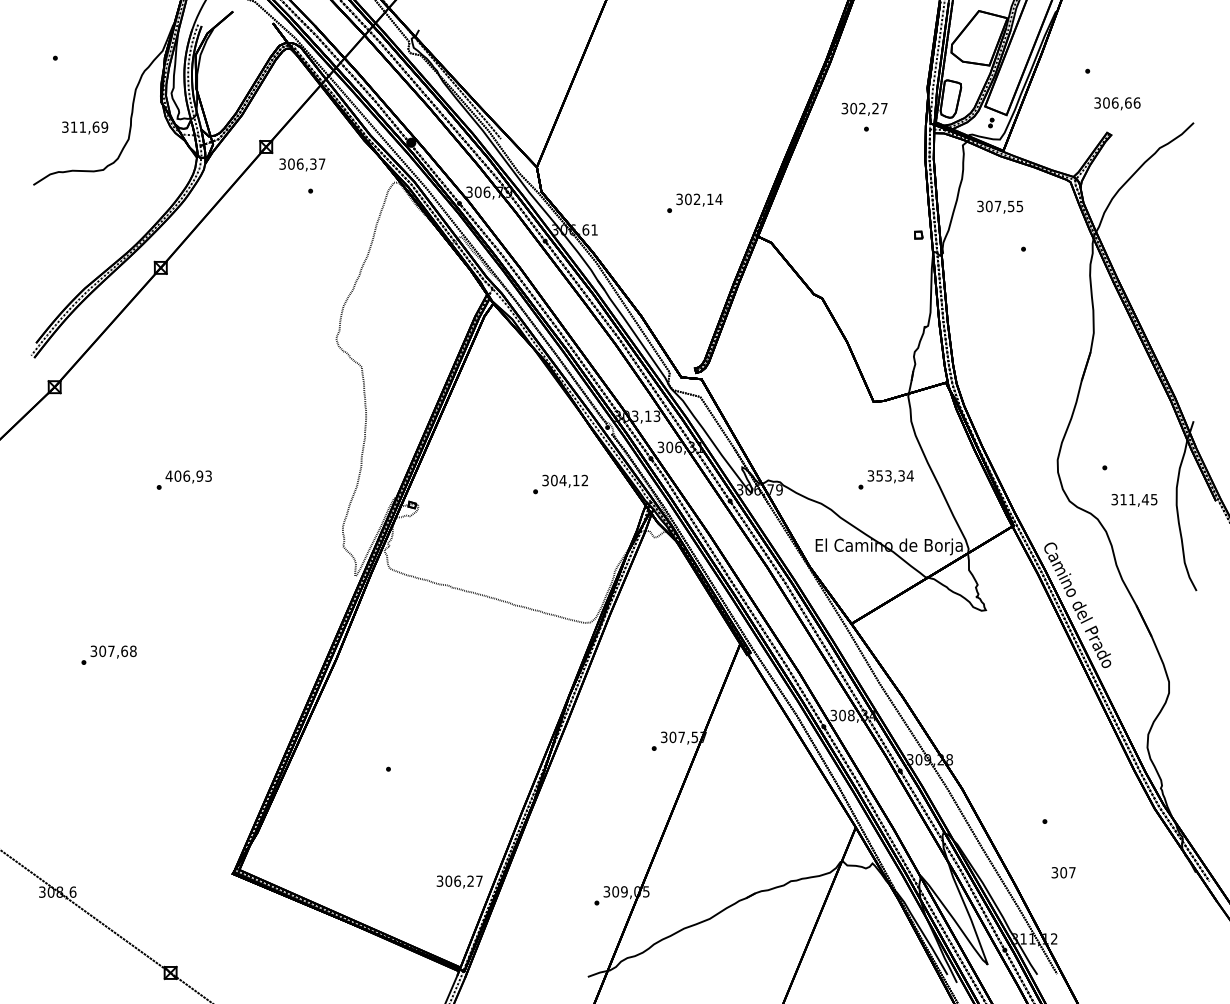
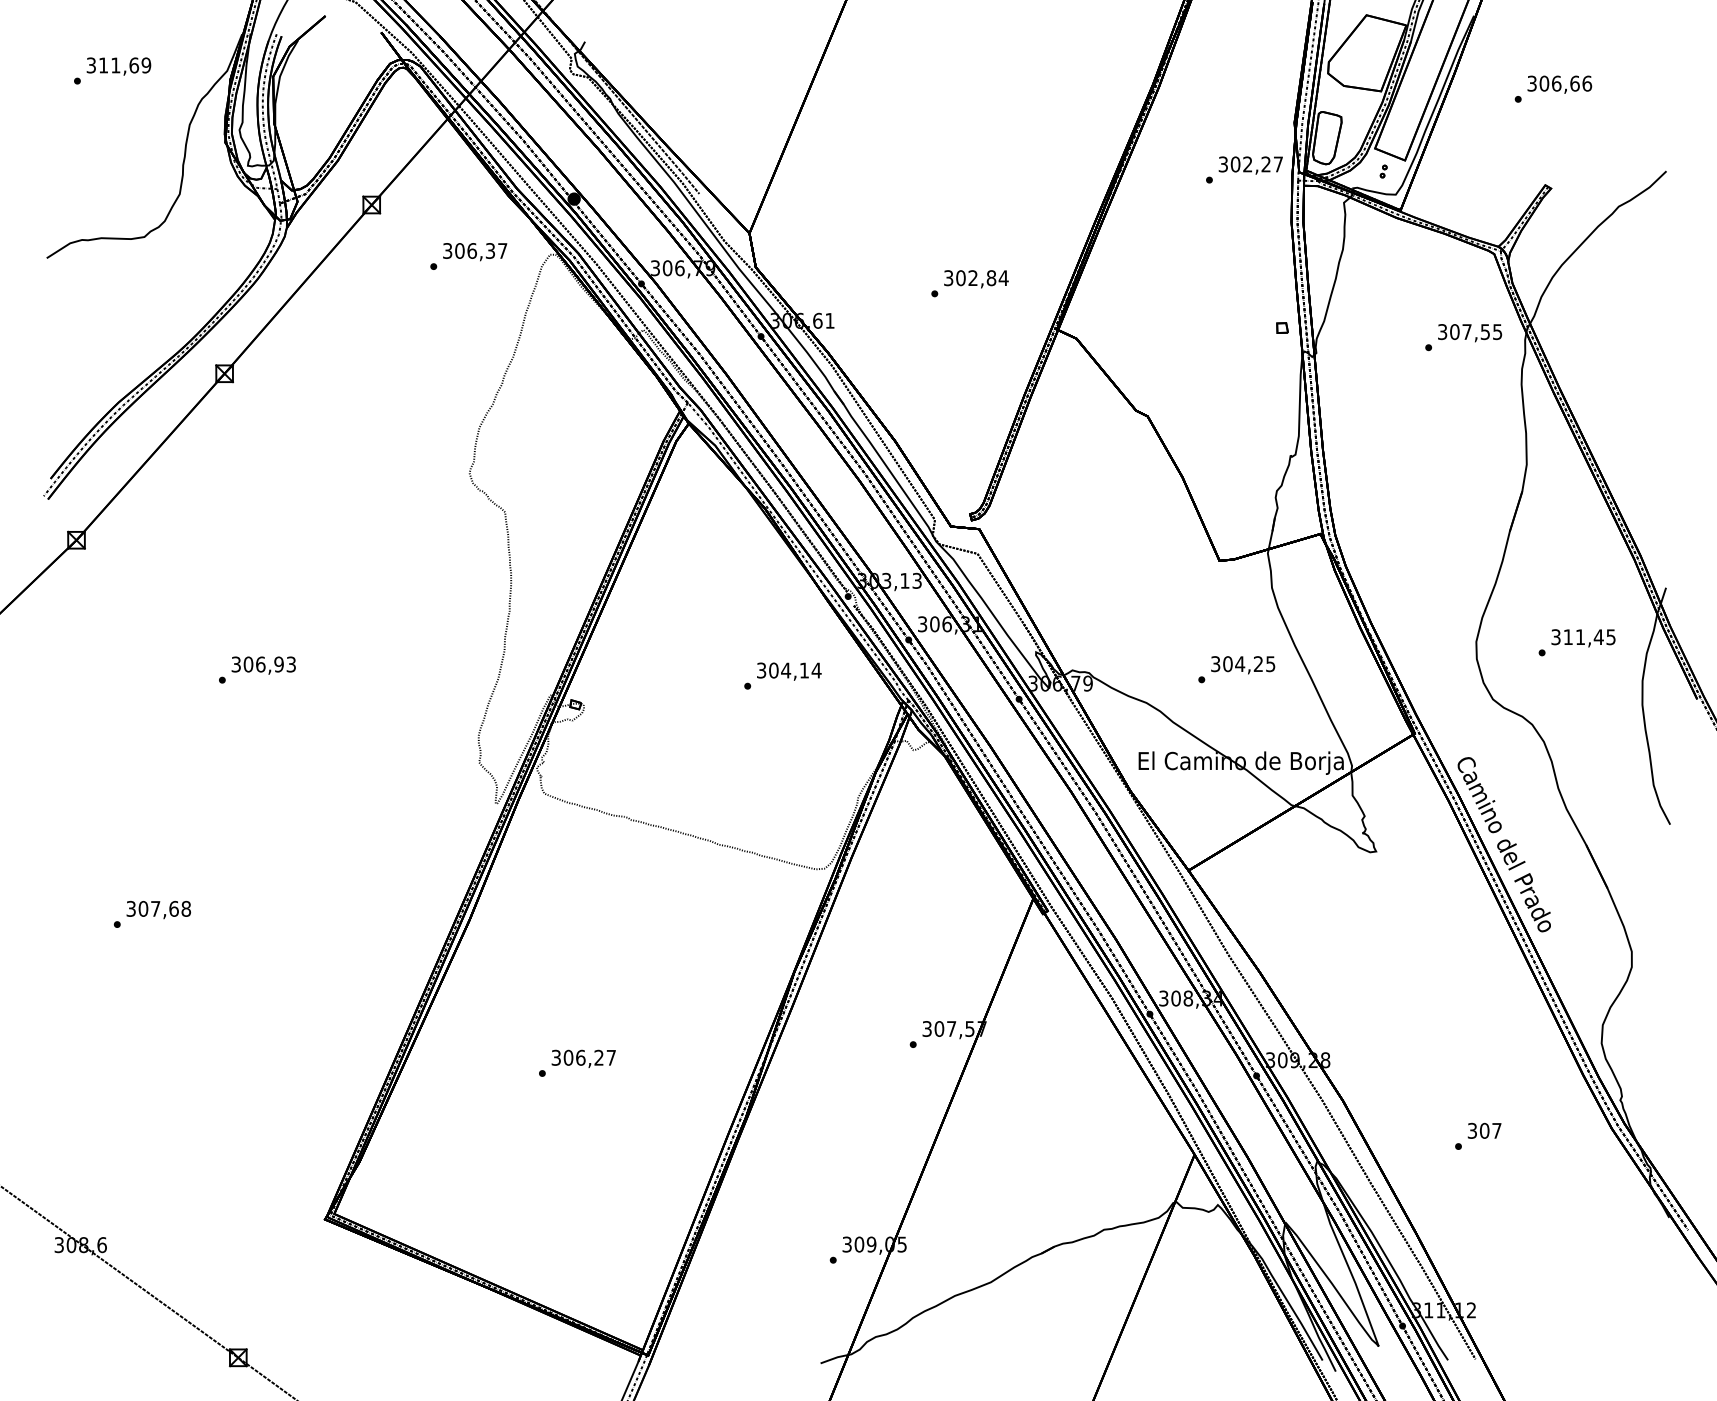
text: (1117, 103) -> (1559, 84), moved
text: (864, 109) -> (1250, 165), moved
text: (84, 127) -> (118, 66), moved
text: (302, 165) -> (475, 252), moved
text: (710, 199) -> (991, 278), 302,14 -> 302,84
text: (1000, 207) -> (1470, 333), moved
text: (169, 476) -> (236, 664), 406,93 -> 306,93
text: (895, 476) -> (1249, 664), 353,34 -> 304,25
text: (584, 480) -> (816, 670), 304,12 -> 304,14
text: (1134, 500) -> (1583, 638), moved
text: (1063, 872) -> (1484, 1130), moved
text: (459, 881) -> (583, 1058), moved

